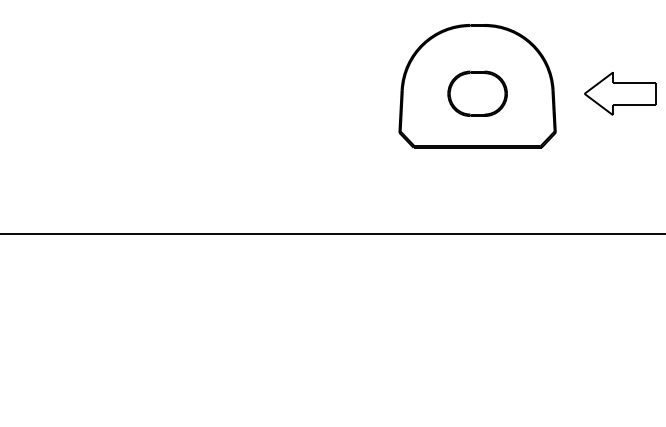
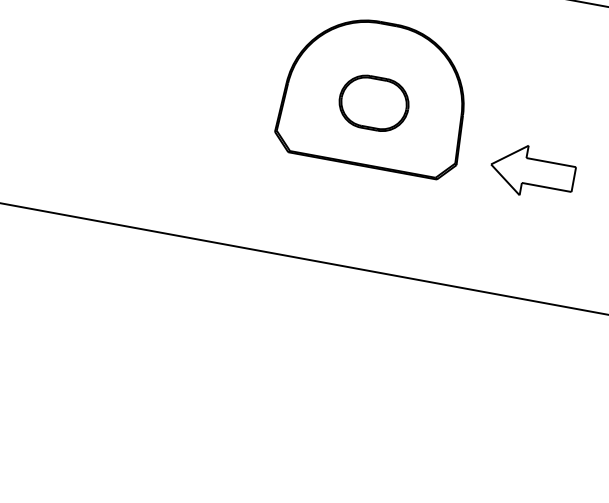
part: (620, 93) -> (532, 171), moved

